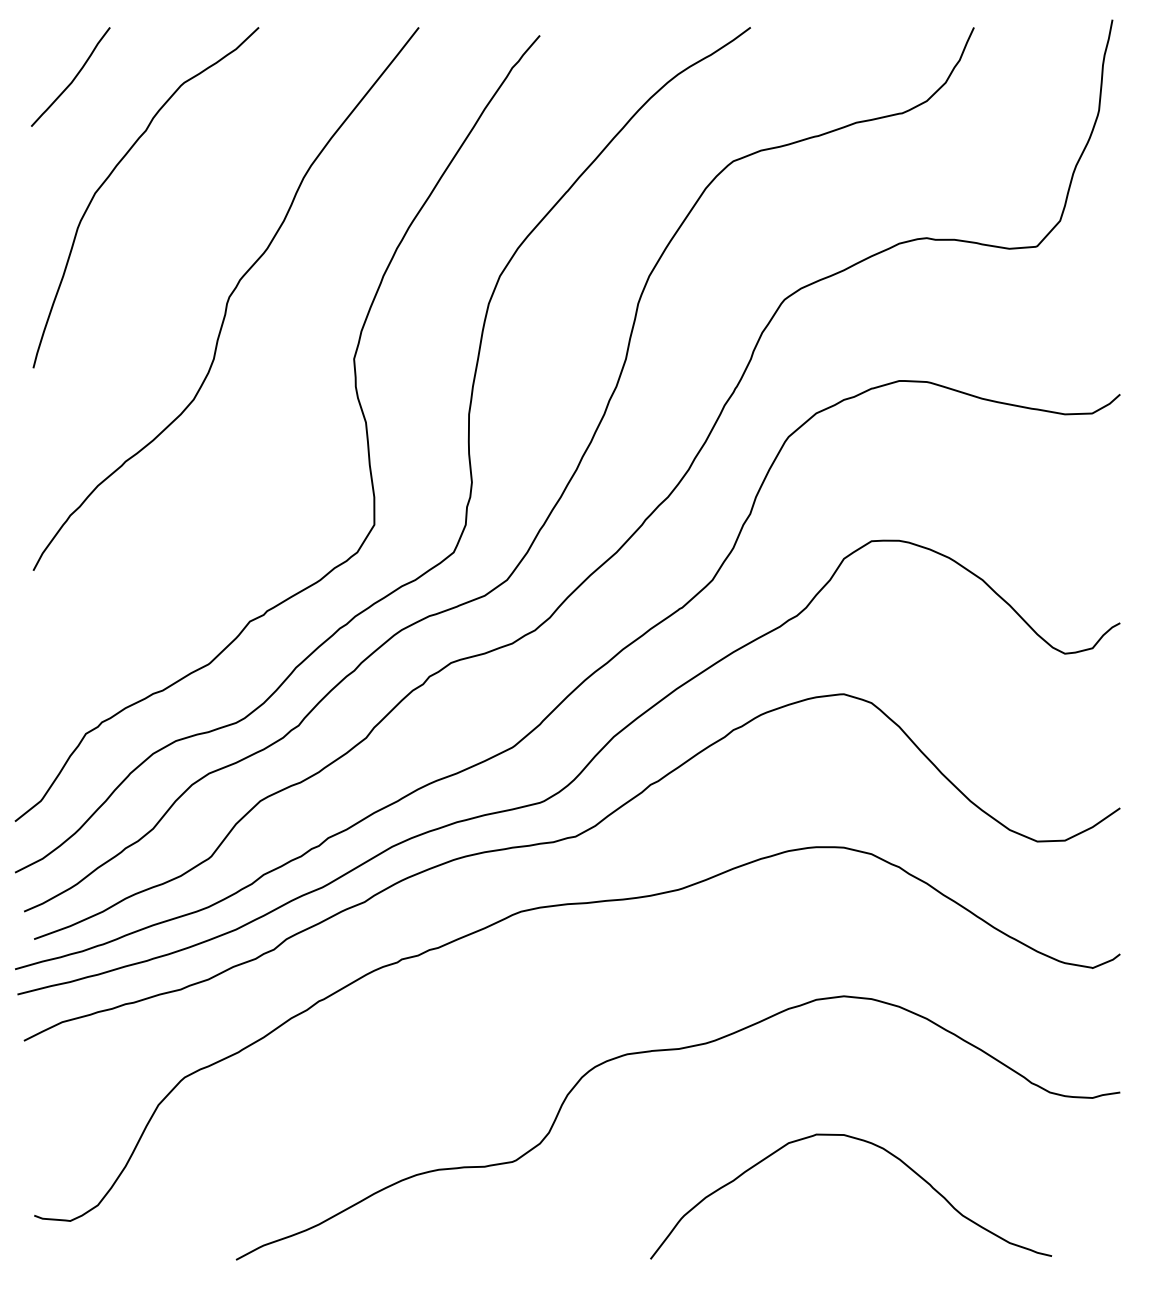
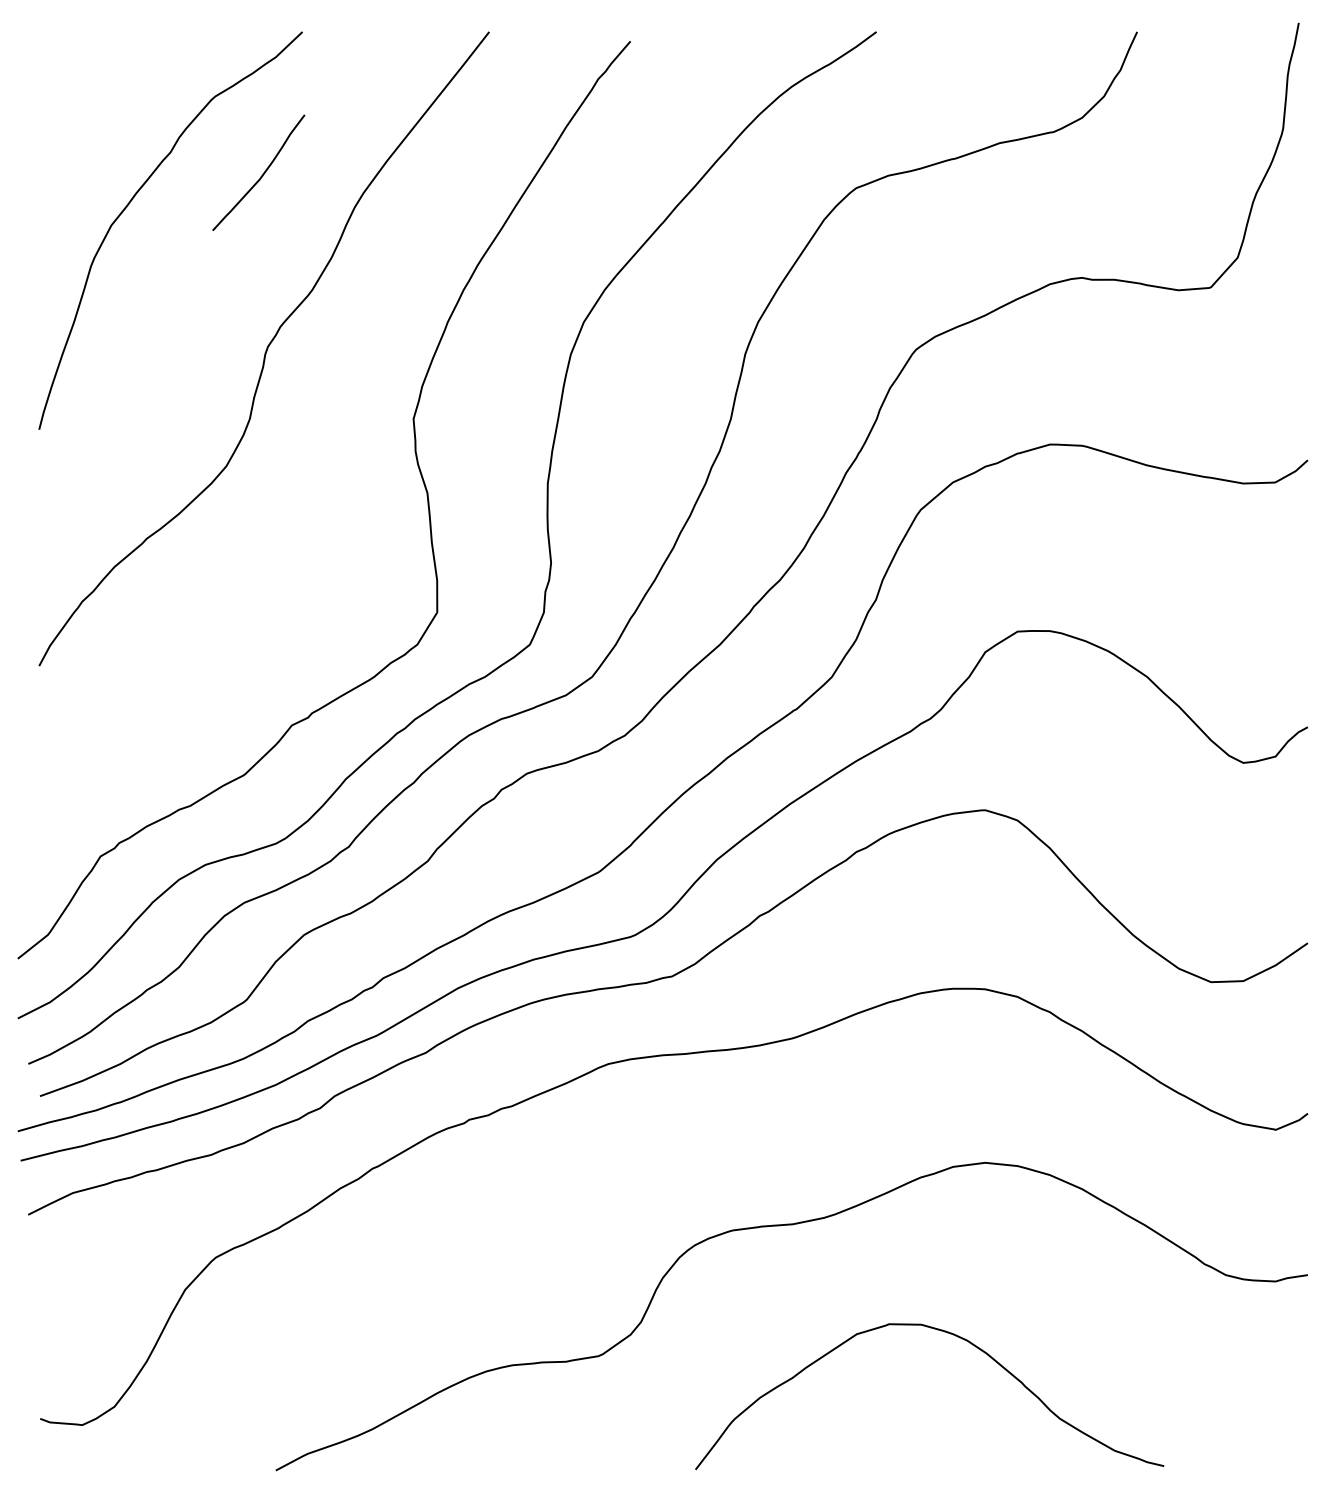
curve: (73, 77) -> (262, 173), moved
curve: (876, 1146) -> (959, 1338), moved

